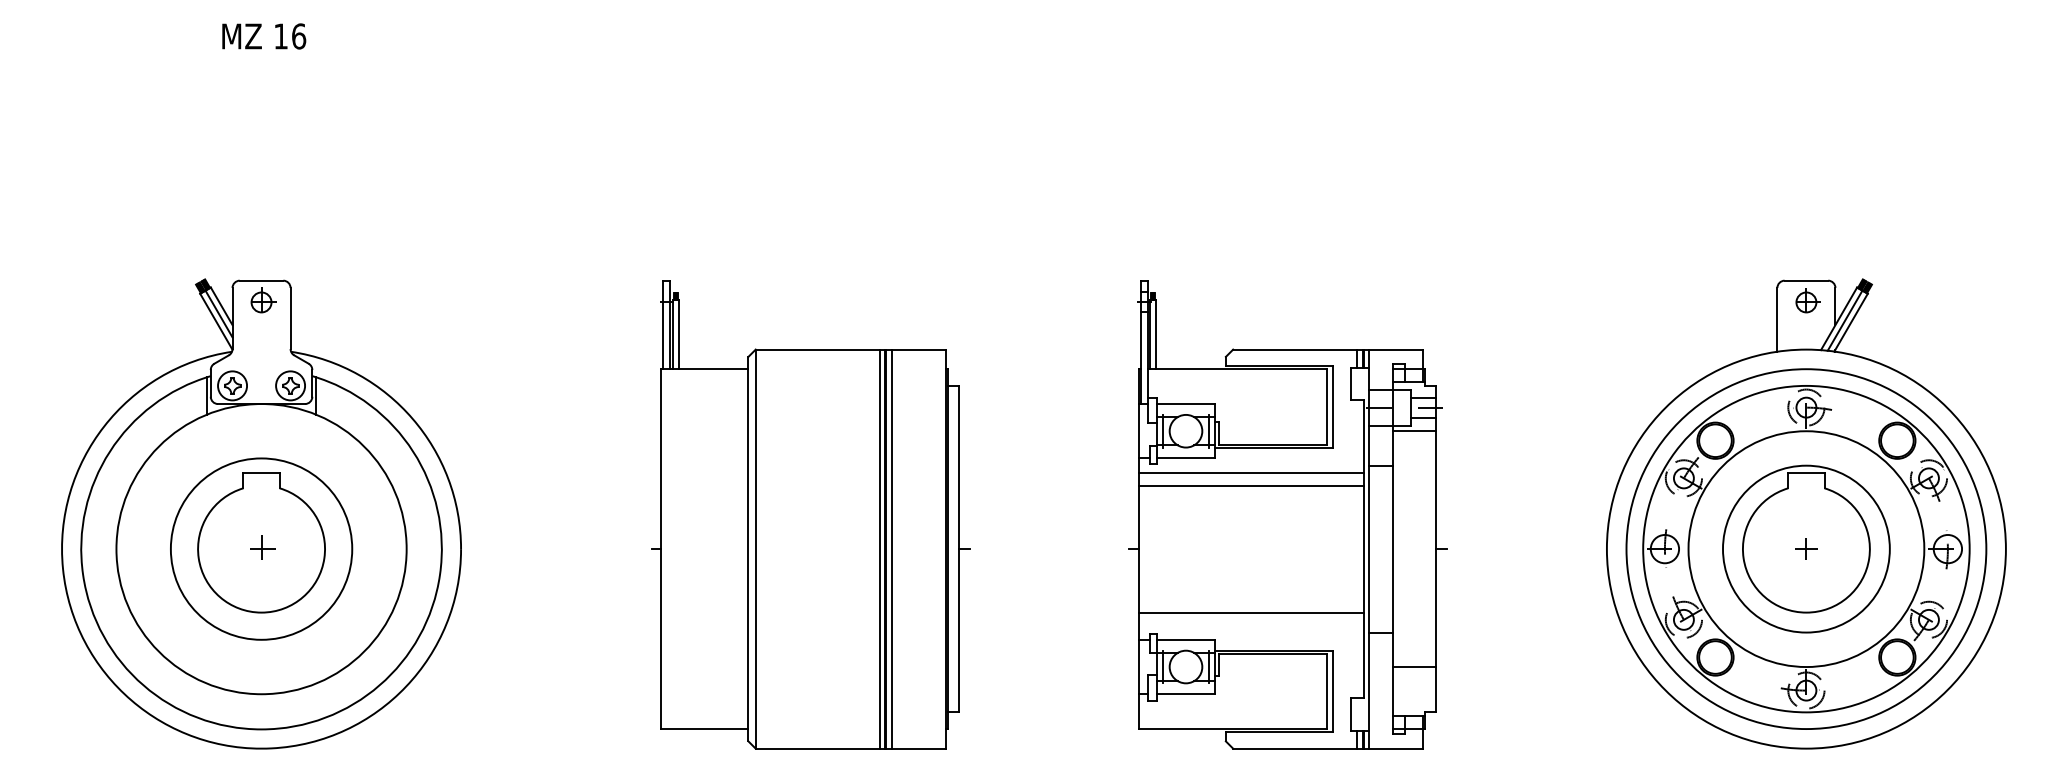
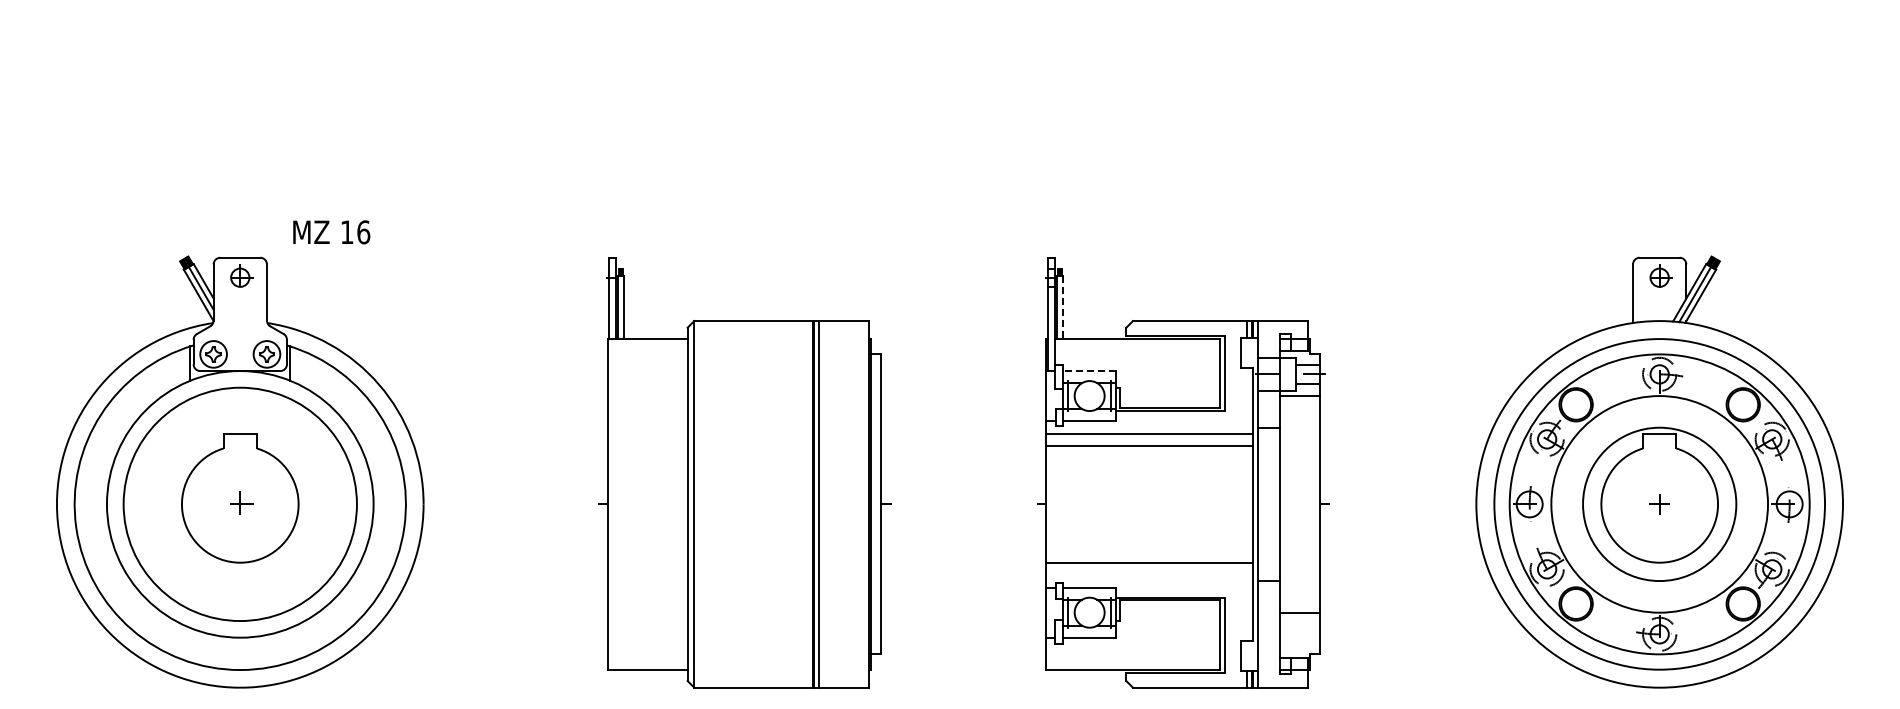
text: (263, 36) -> (331, 232), moved
line: (1156, 334) -> (1062, 307), solid -> dashed
line: (1185, 404) -> (1089, 371), solid -> dashed
circle: (260, 549) -> (239, 504), size x1.4
line: (879, 549) -> (808, 504), removed

